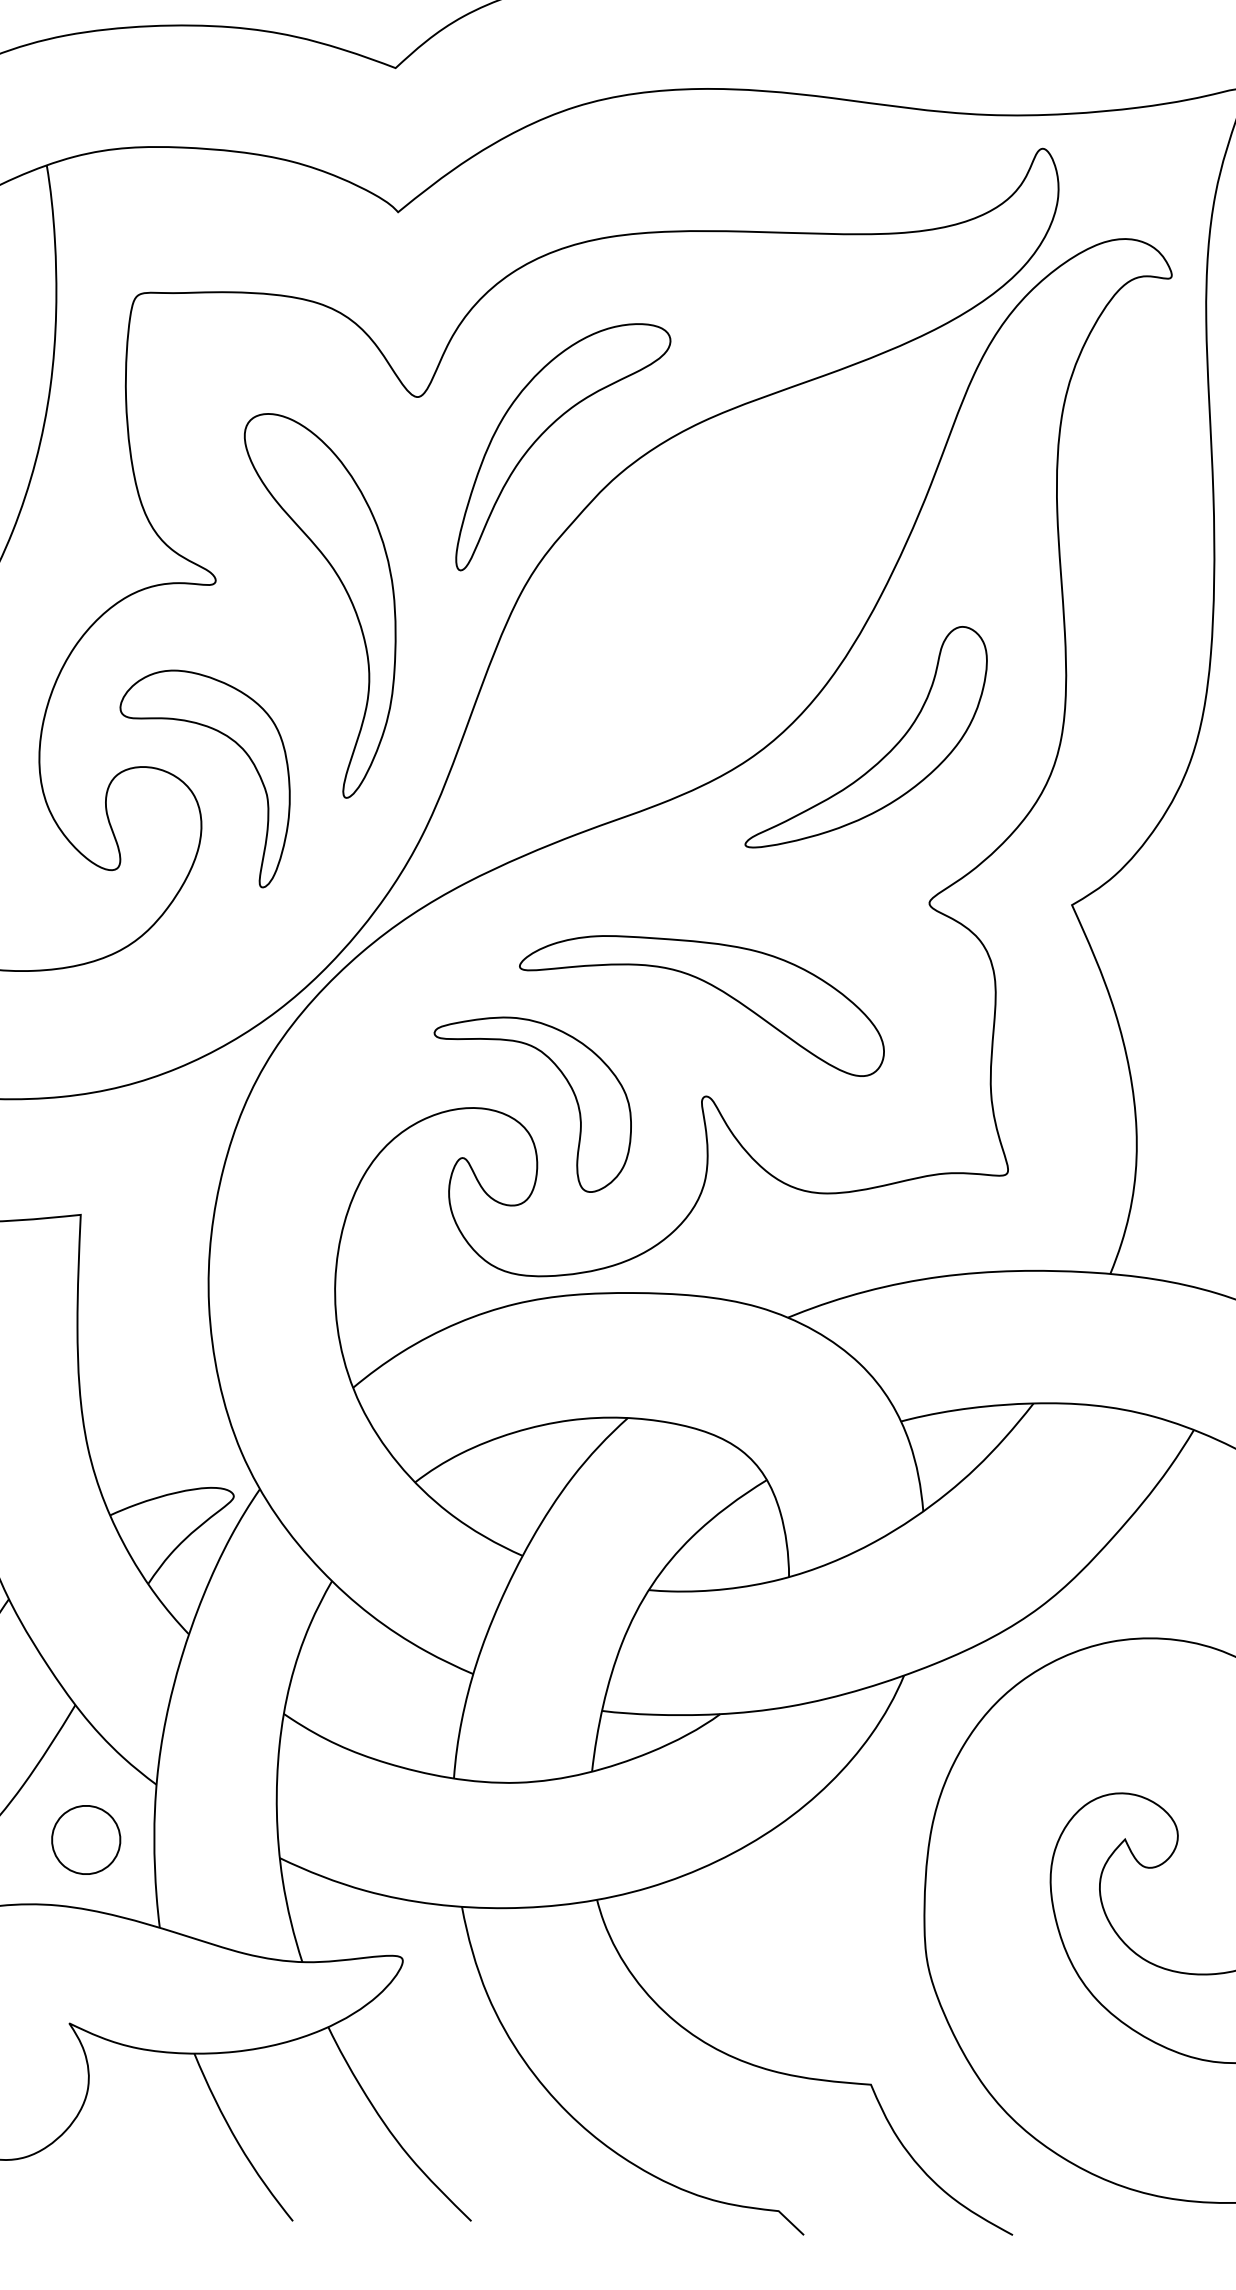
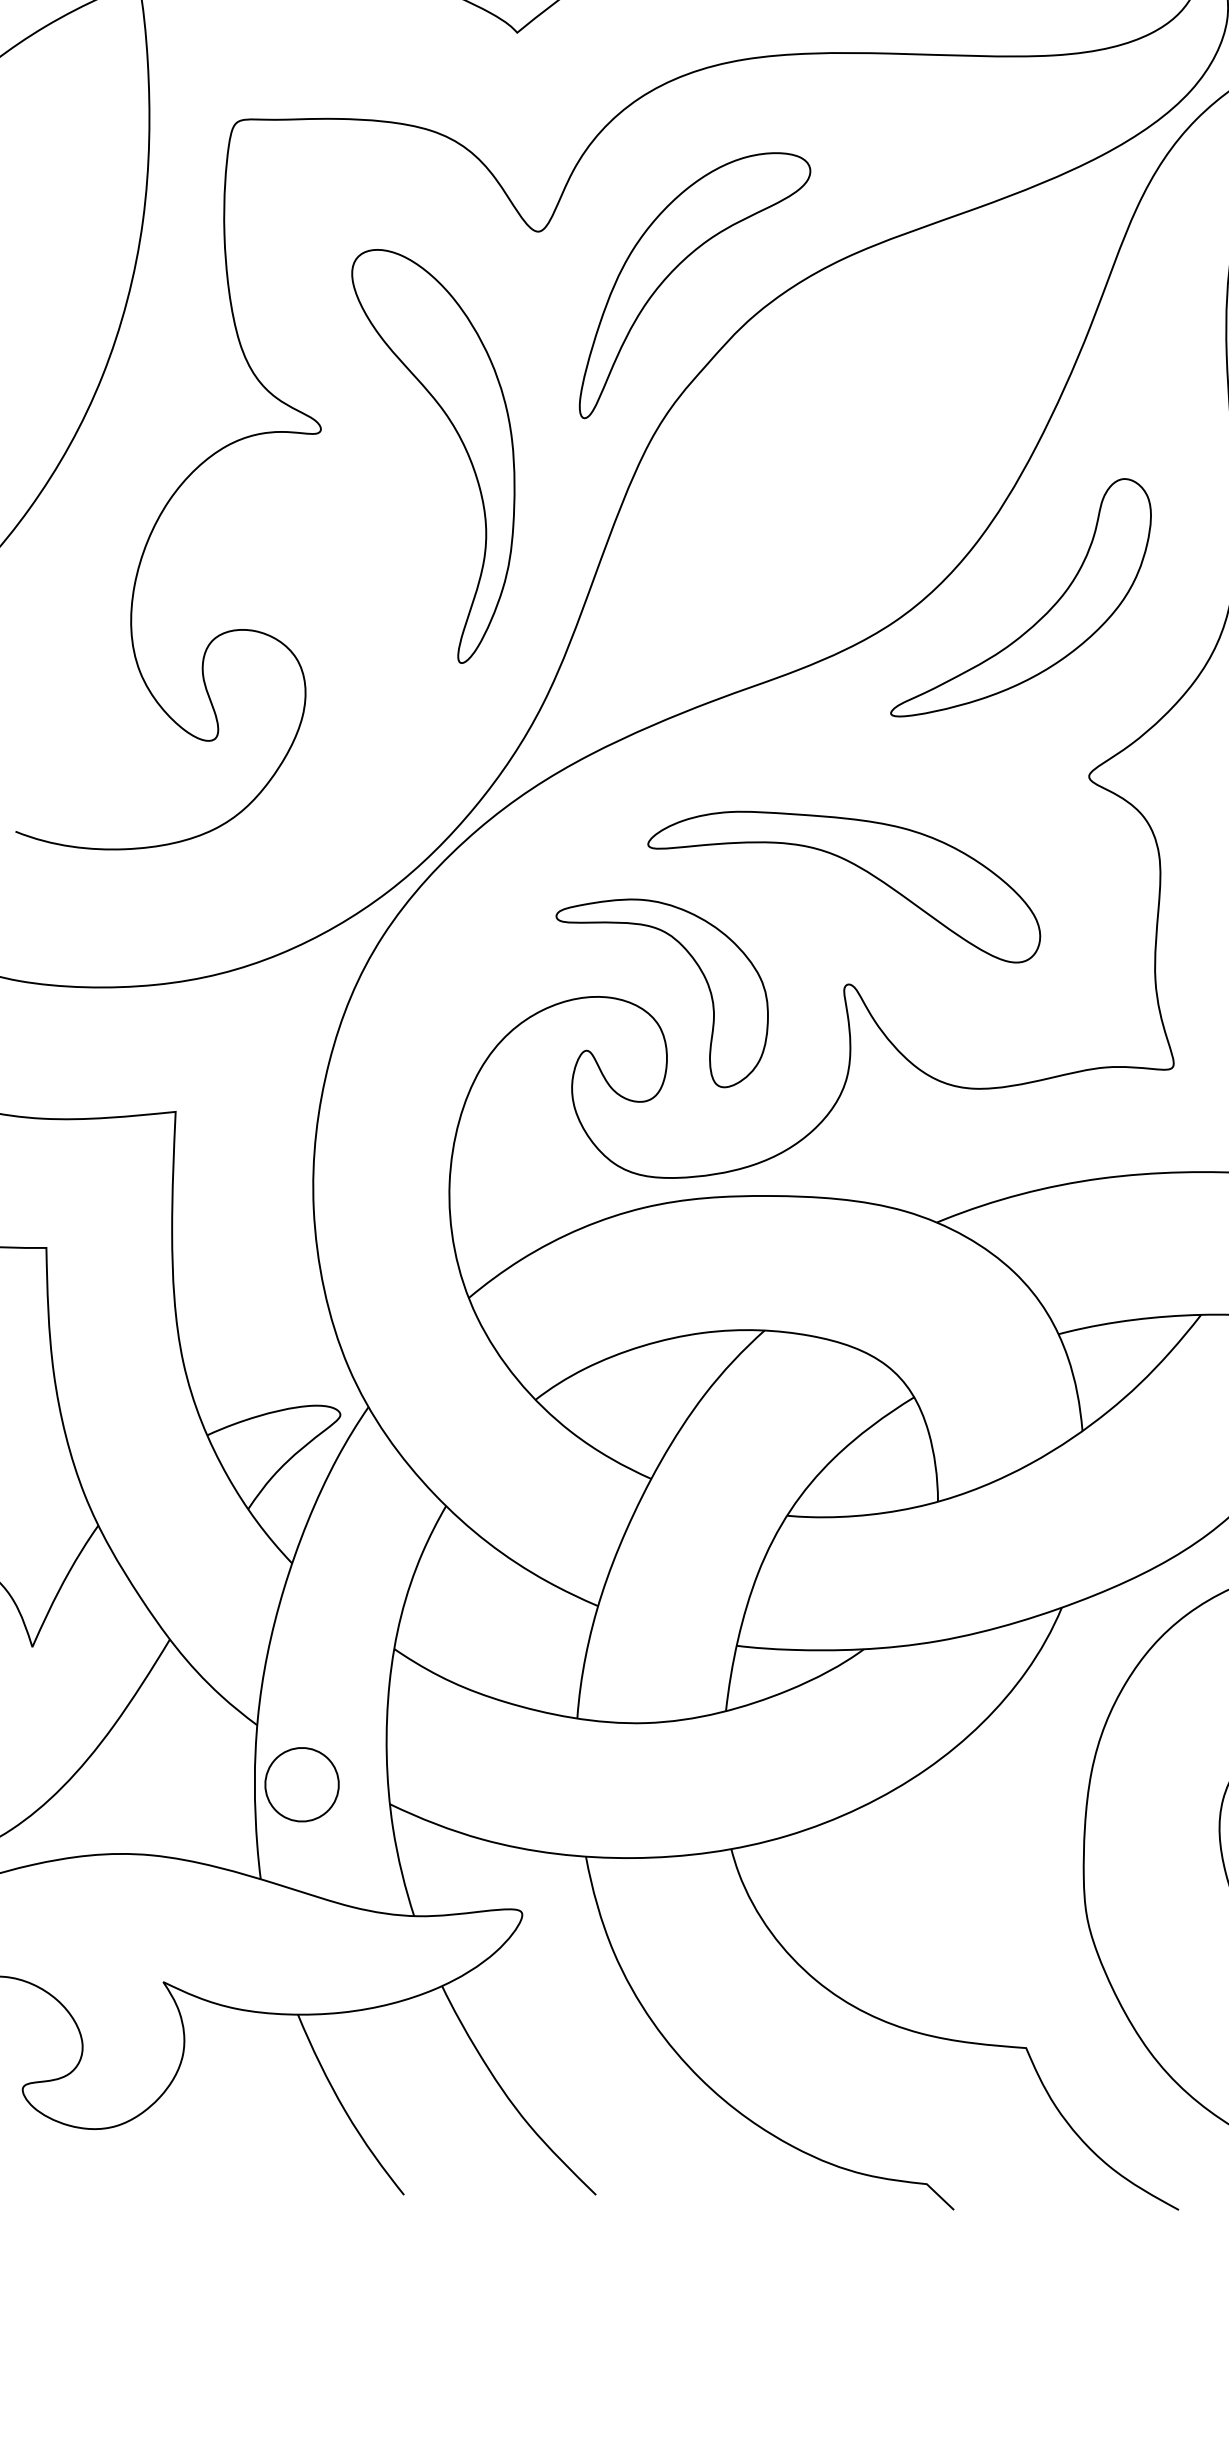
part: (232, 741) -> (338, 602), removed
part: (86, 1839) -> (302, 1784), moved

